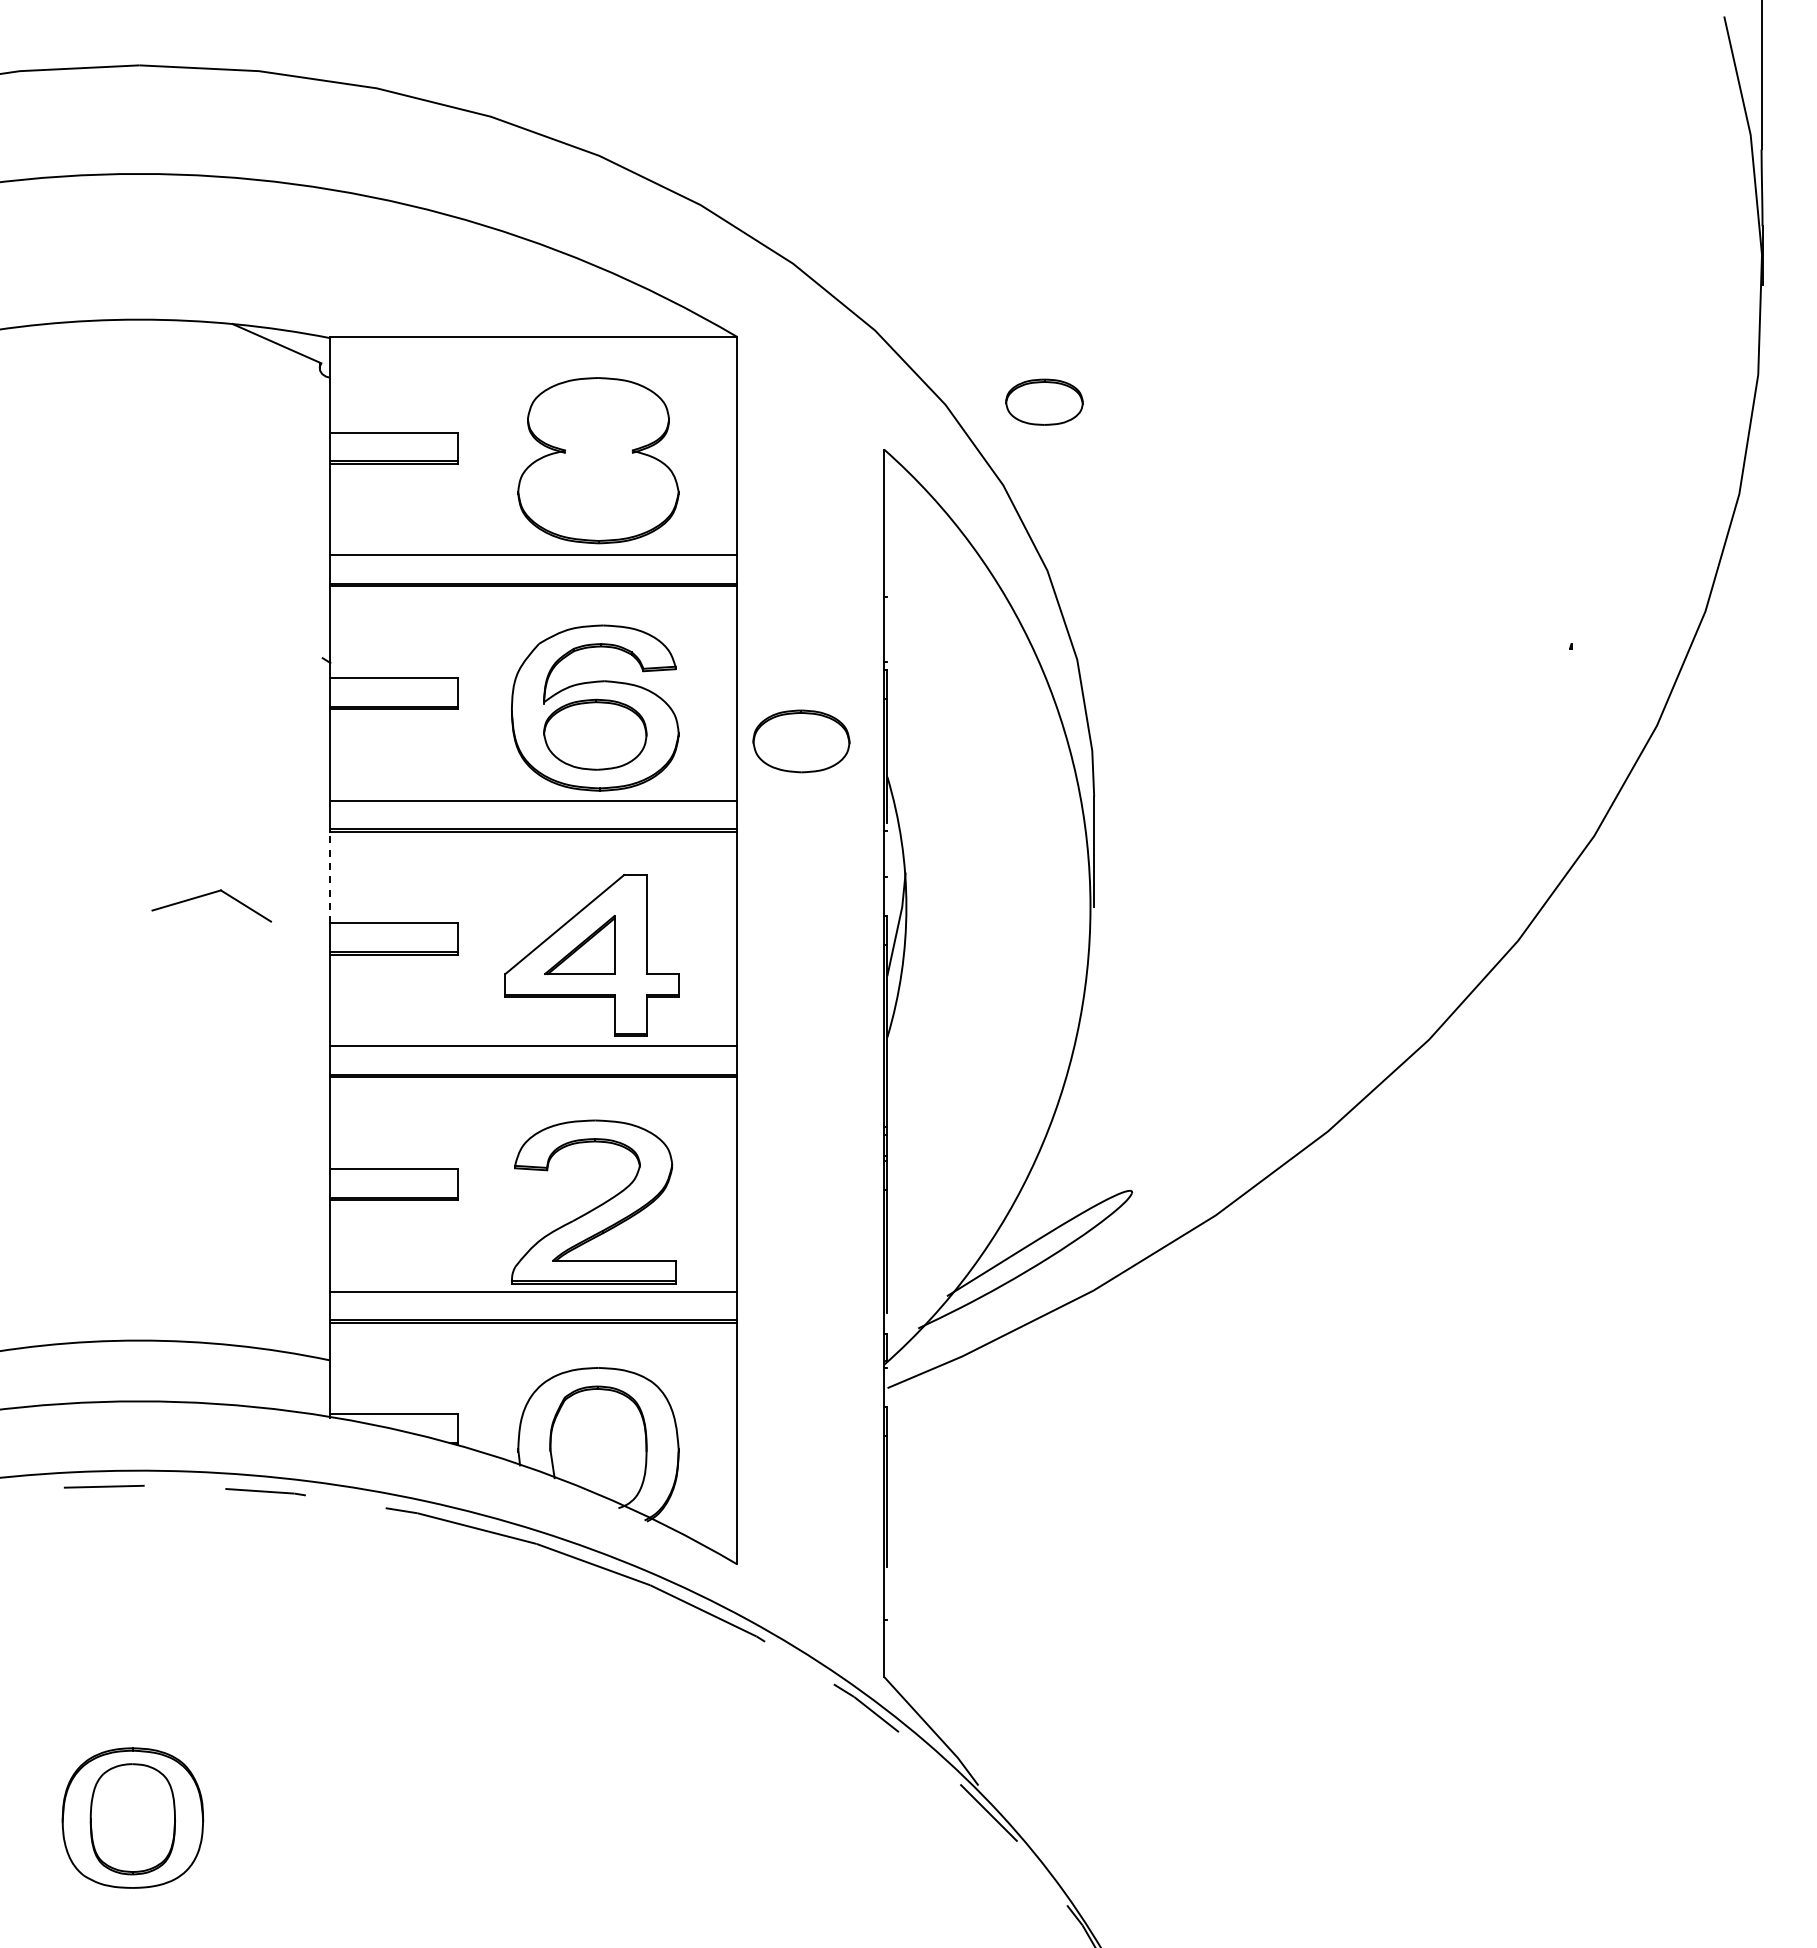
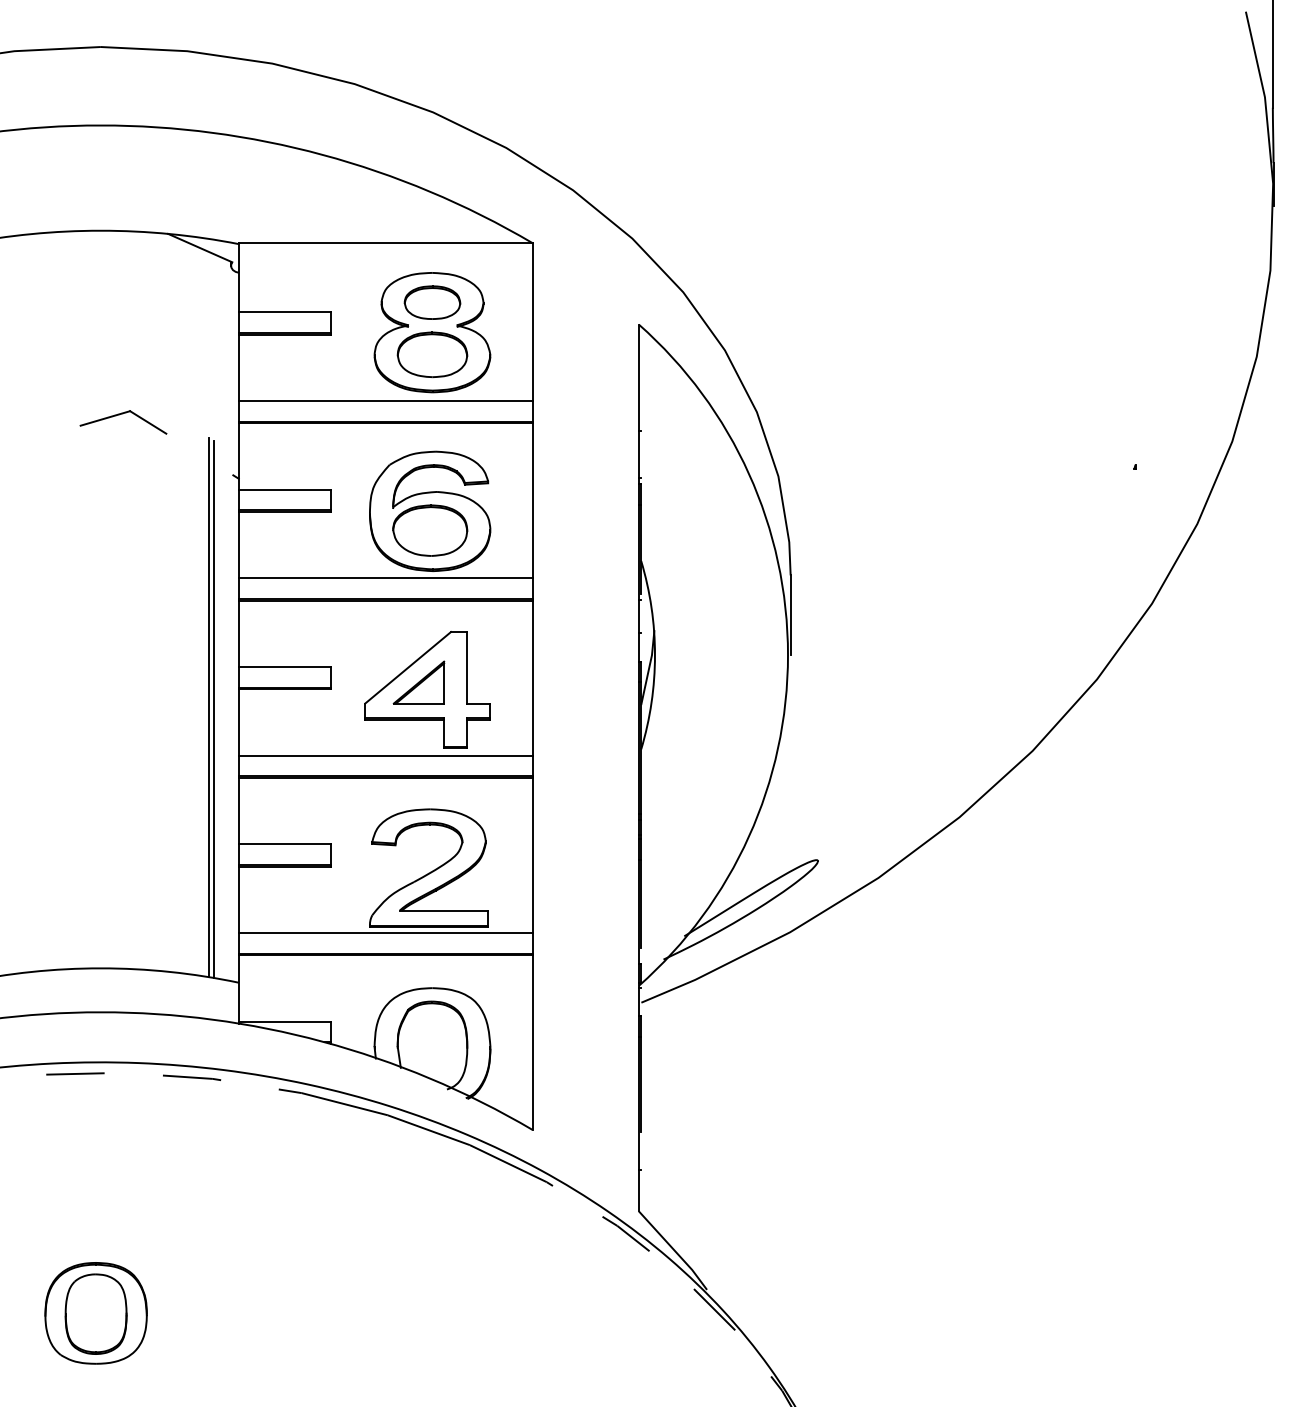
part: (1044, 401) -> (432, 302), moved
part: (801, 741) -> (432, 354), moved
line: (330, 877) -> (238, 633), dashed -> solid
part: (207, 895) -> (120, 414), moved
line: (288, 979) -> (208, 707), added
line: (296, 981) -> (214, 708), added

